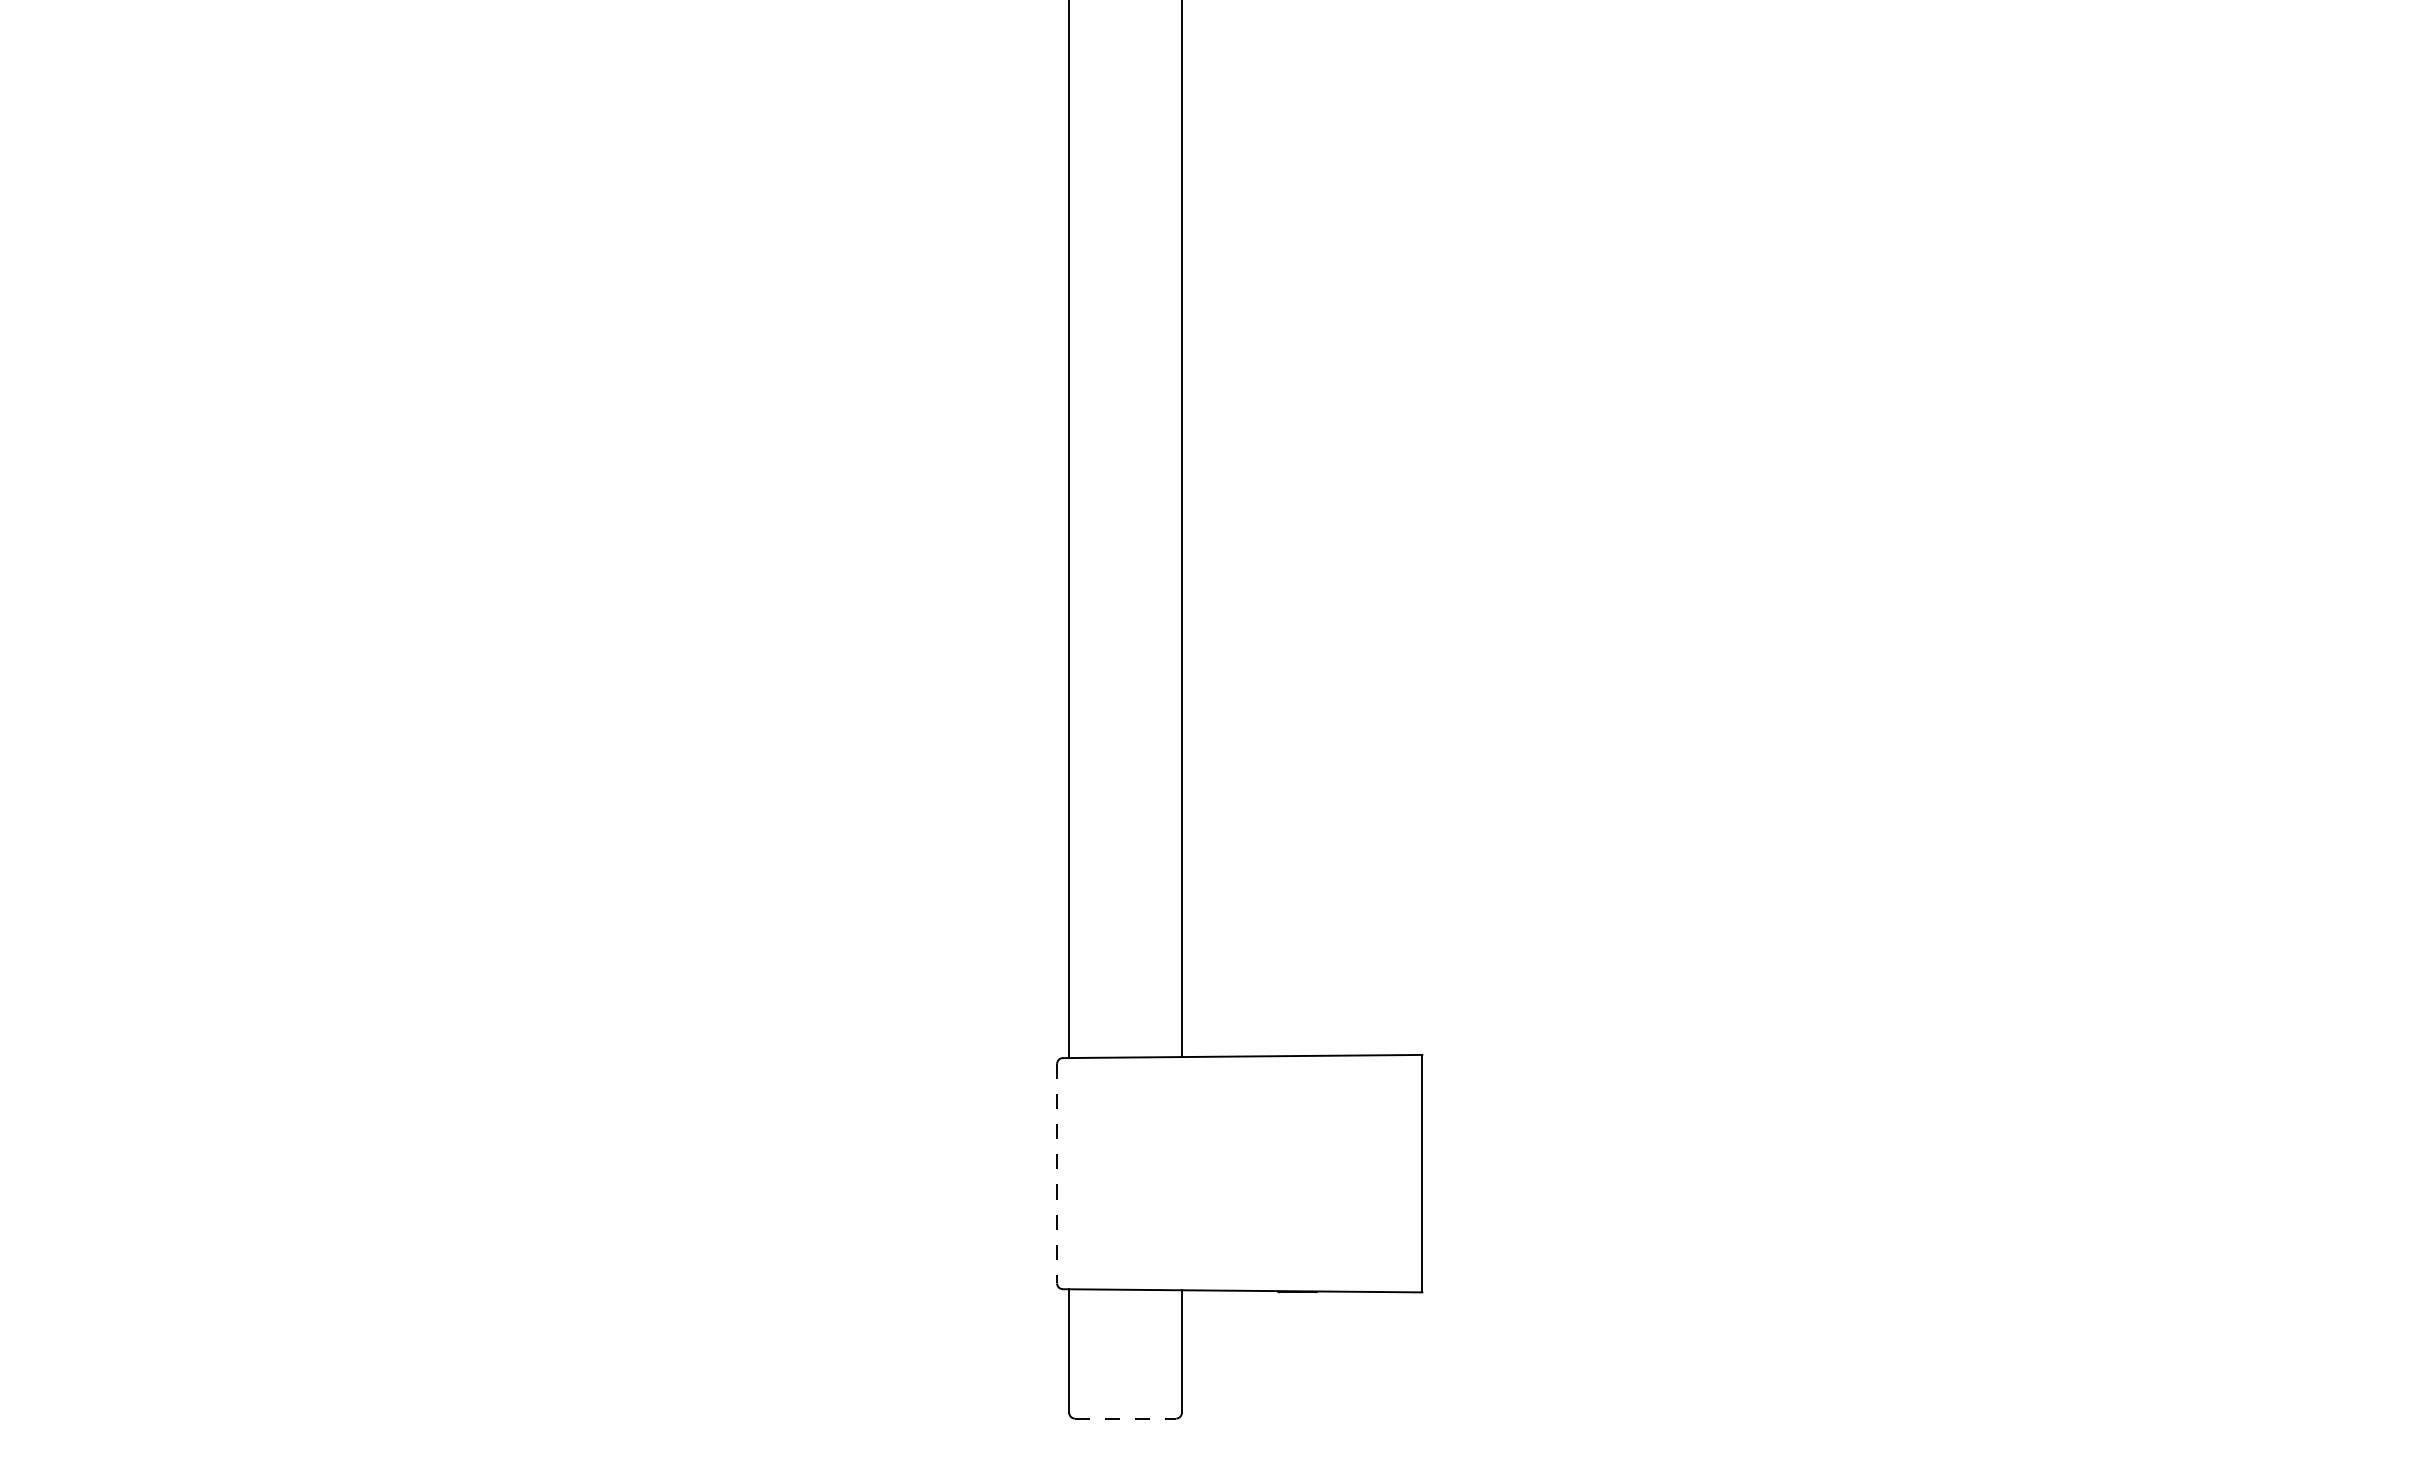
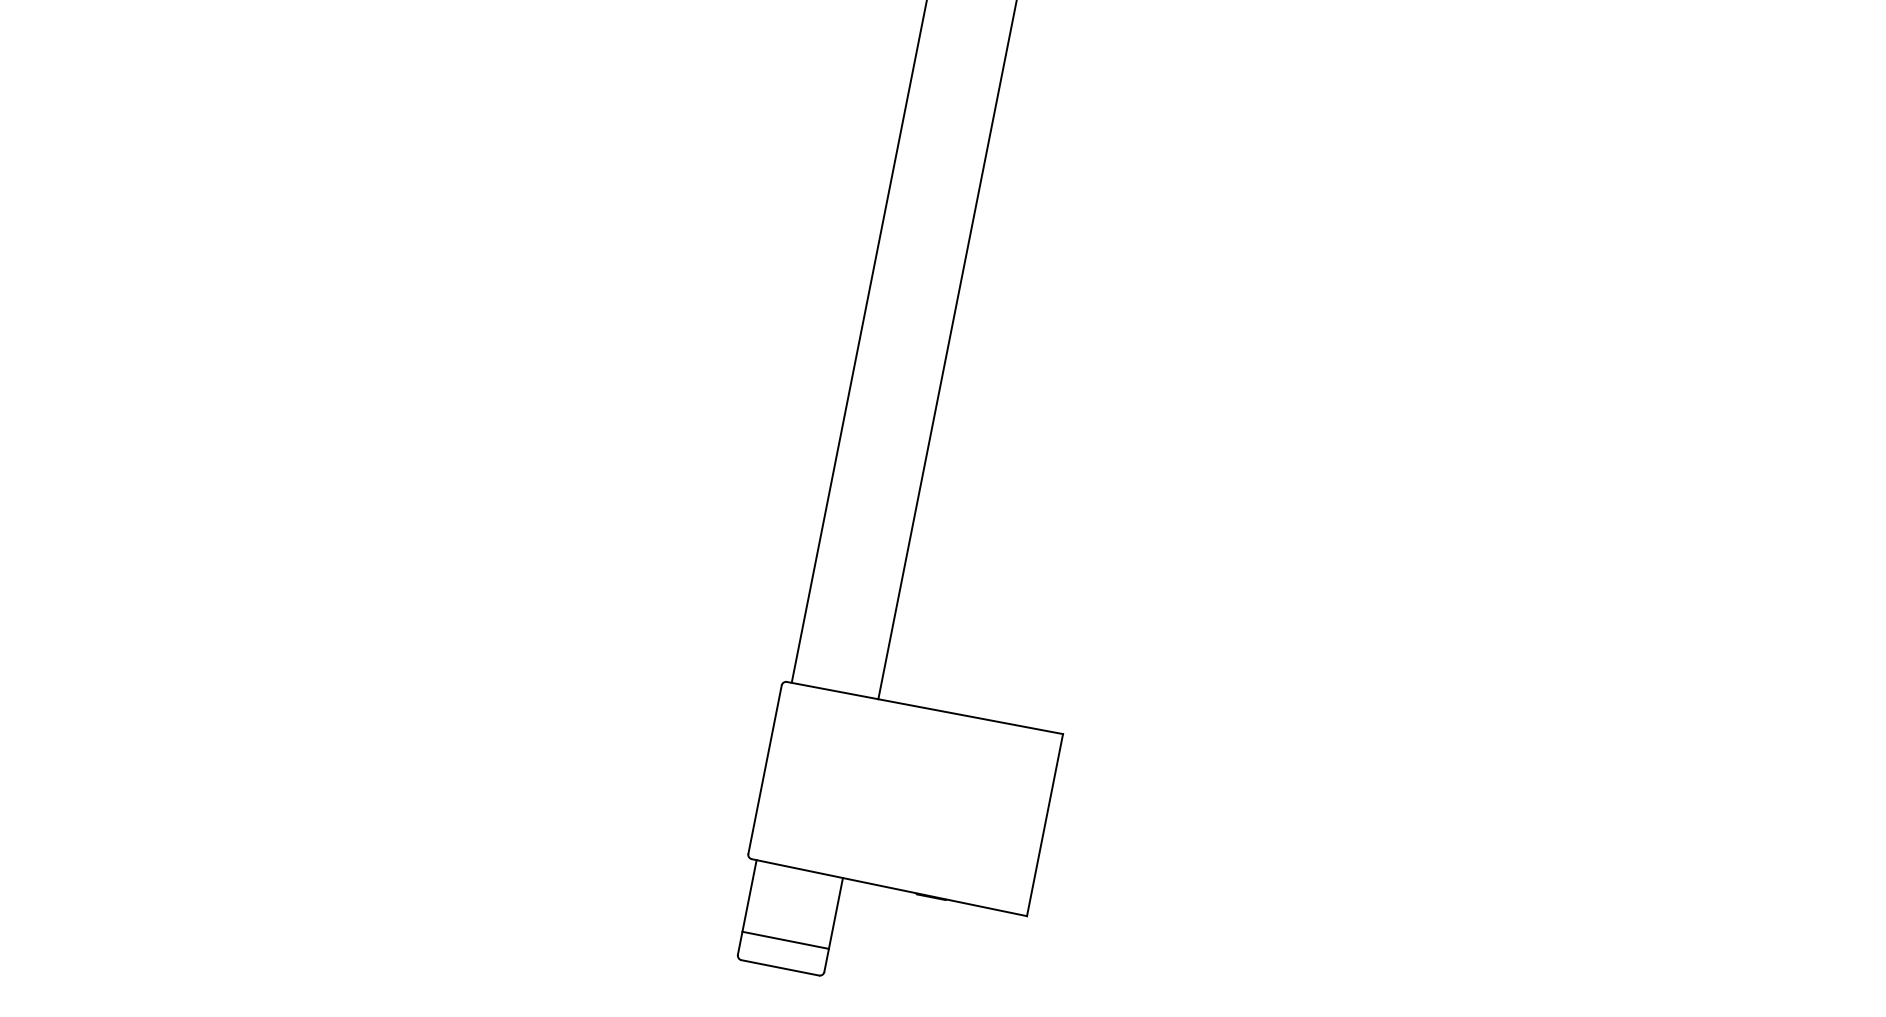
line: (1057, 1173) -> (765, 769), dashed -> solid
line: (1125, 1382) -> (785, 940), added
line: (1125, 1418) -> (780, 967), dashed -> solid

